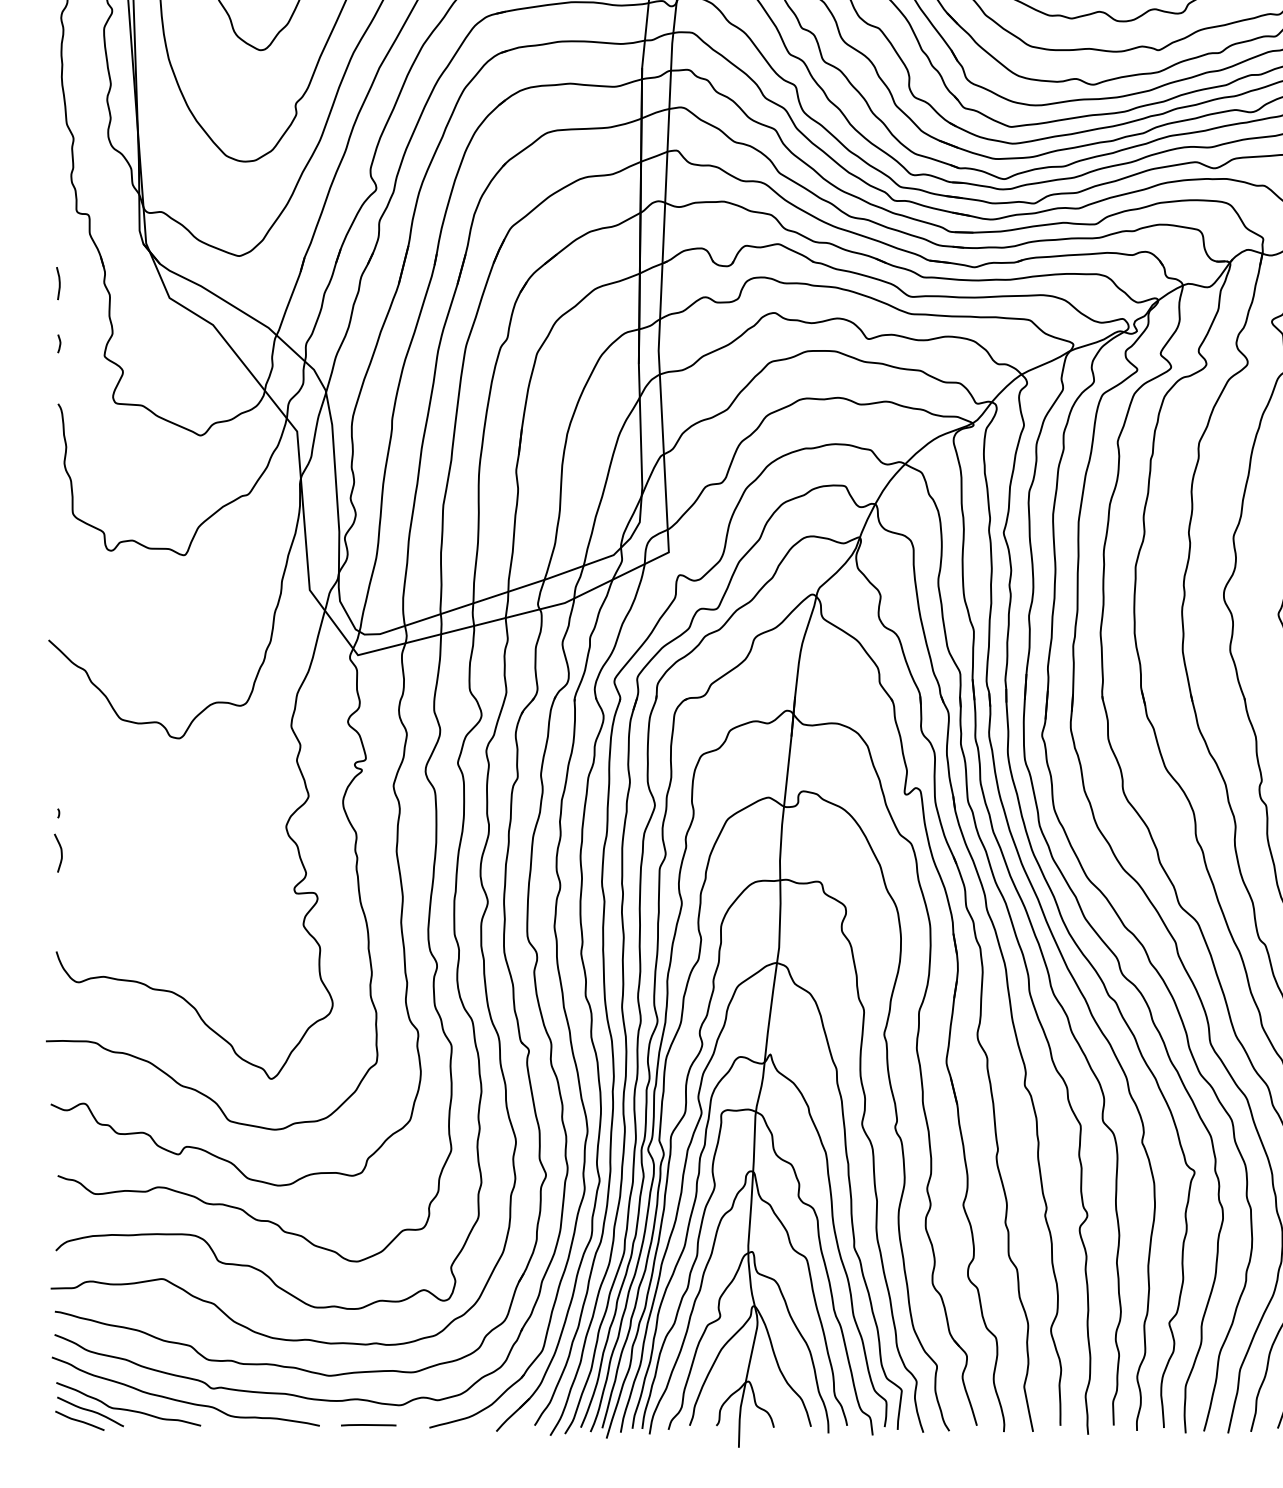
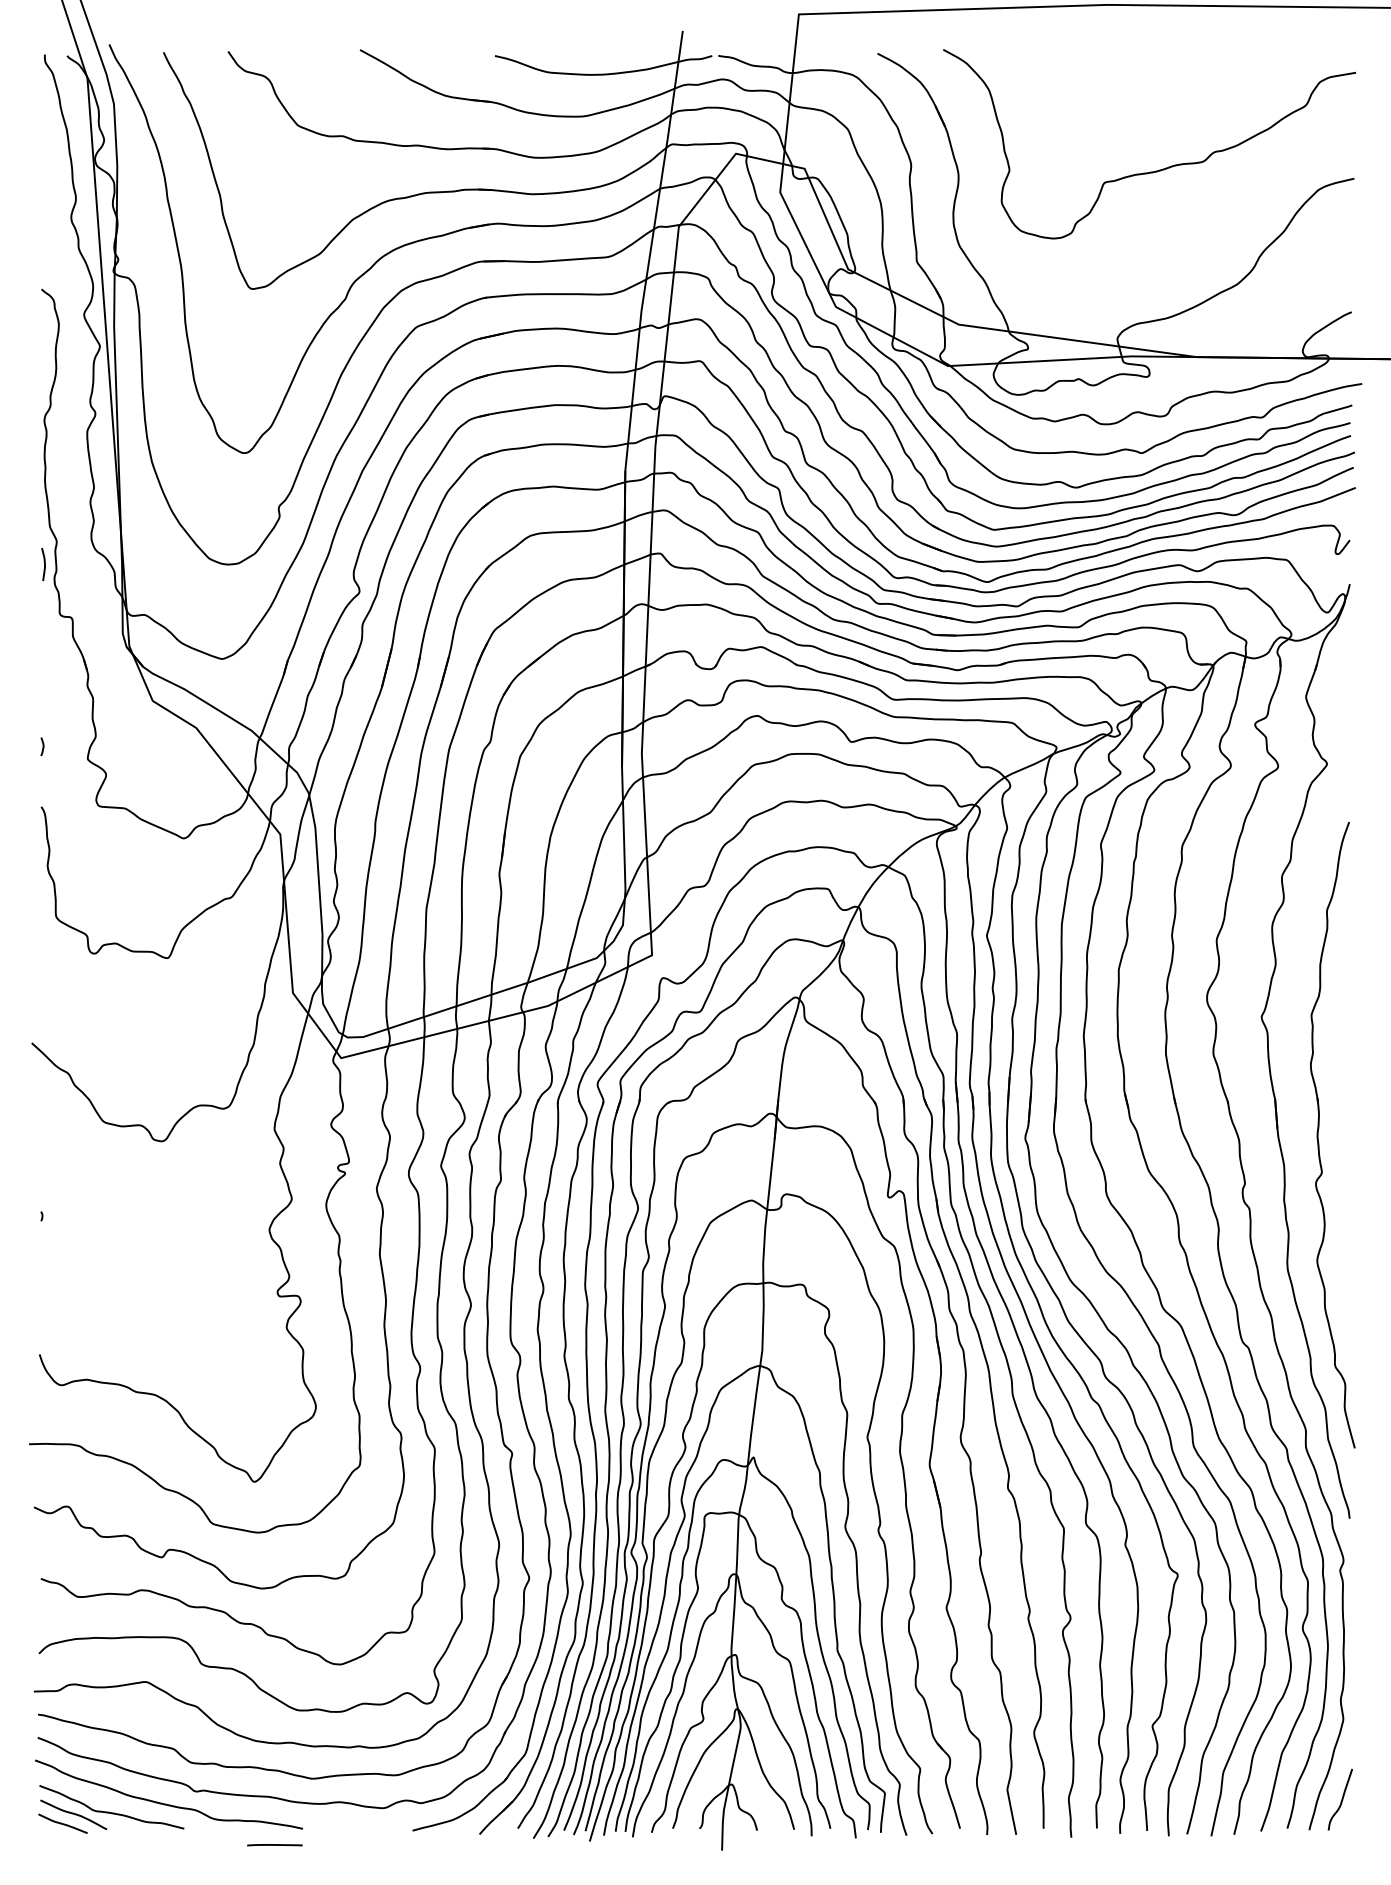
line: (59, 283) -> (44, 564), moved
curve: (60, 850) -> (43, 1253), removed
line: (368, 1425) -> (274, 1845), moved

